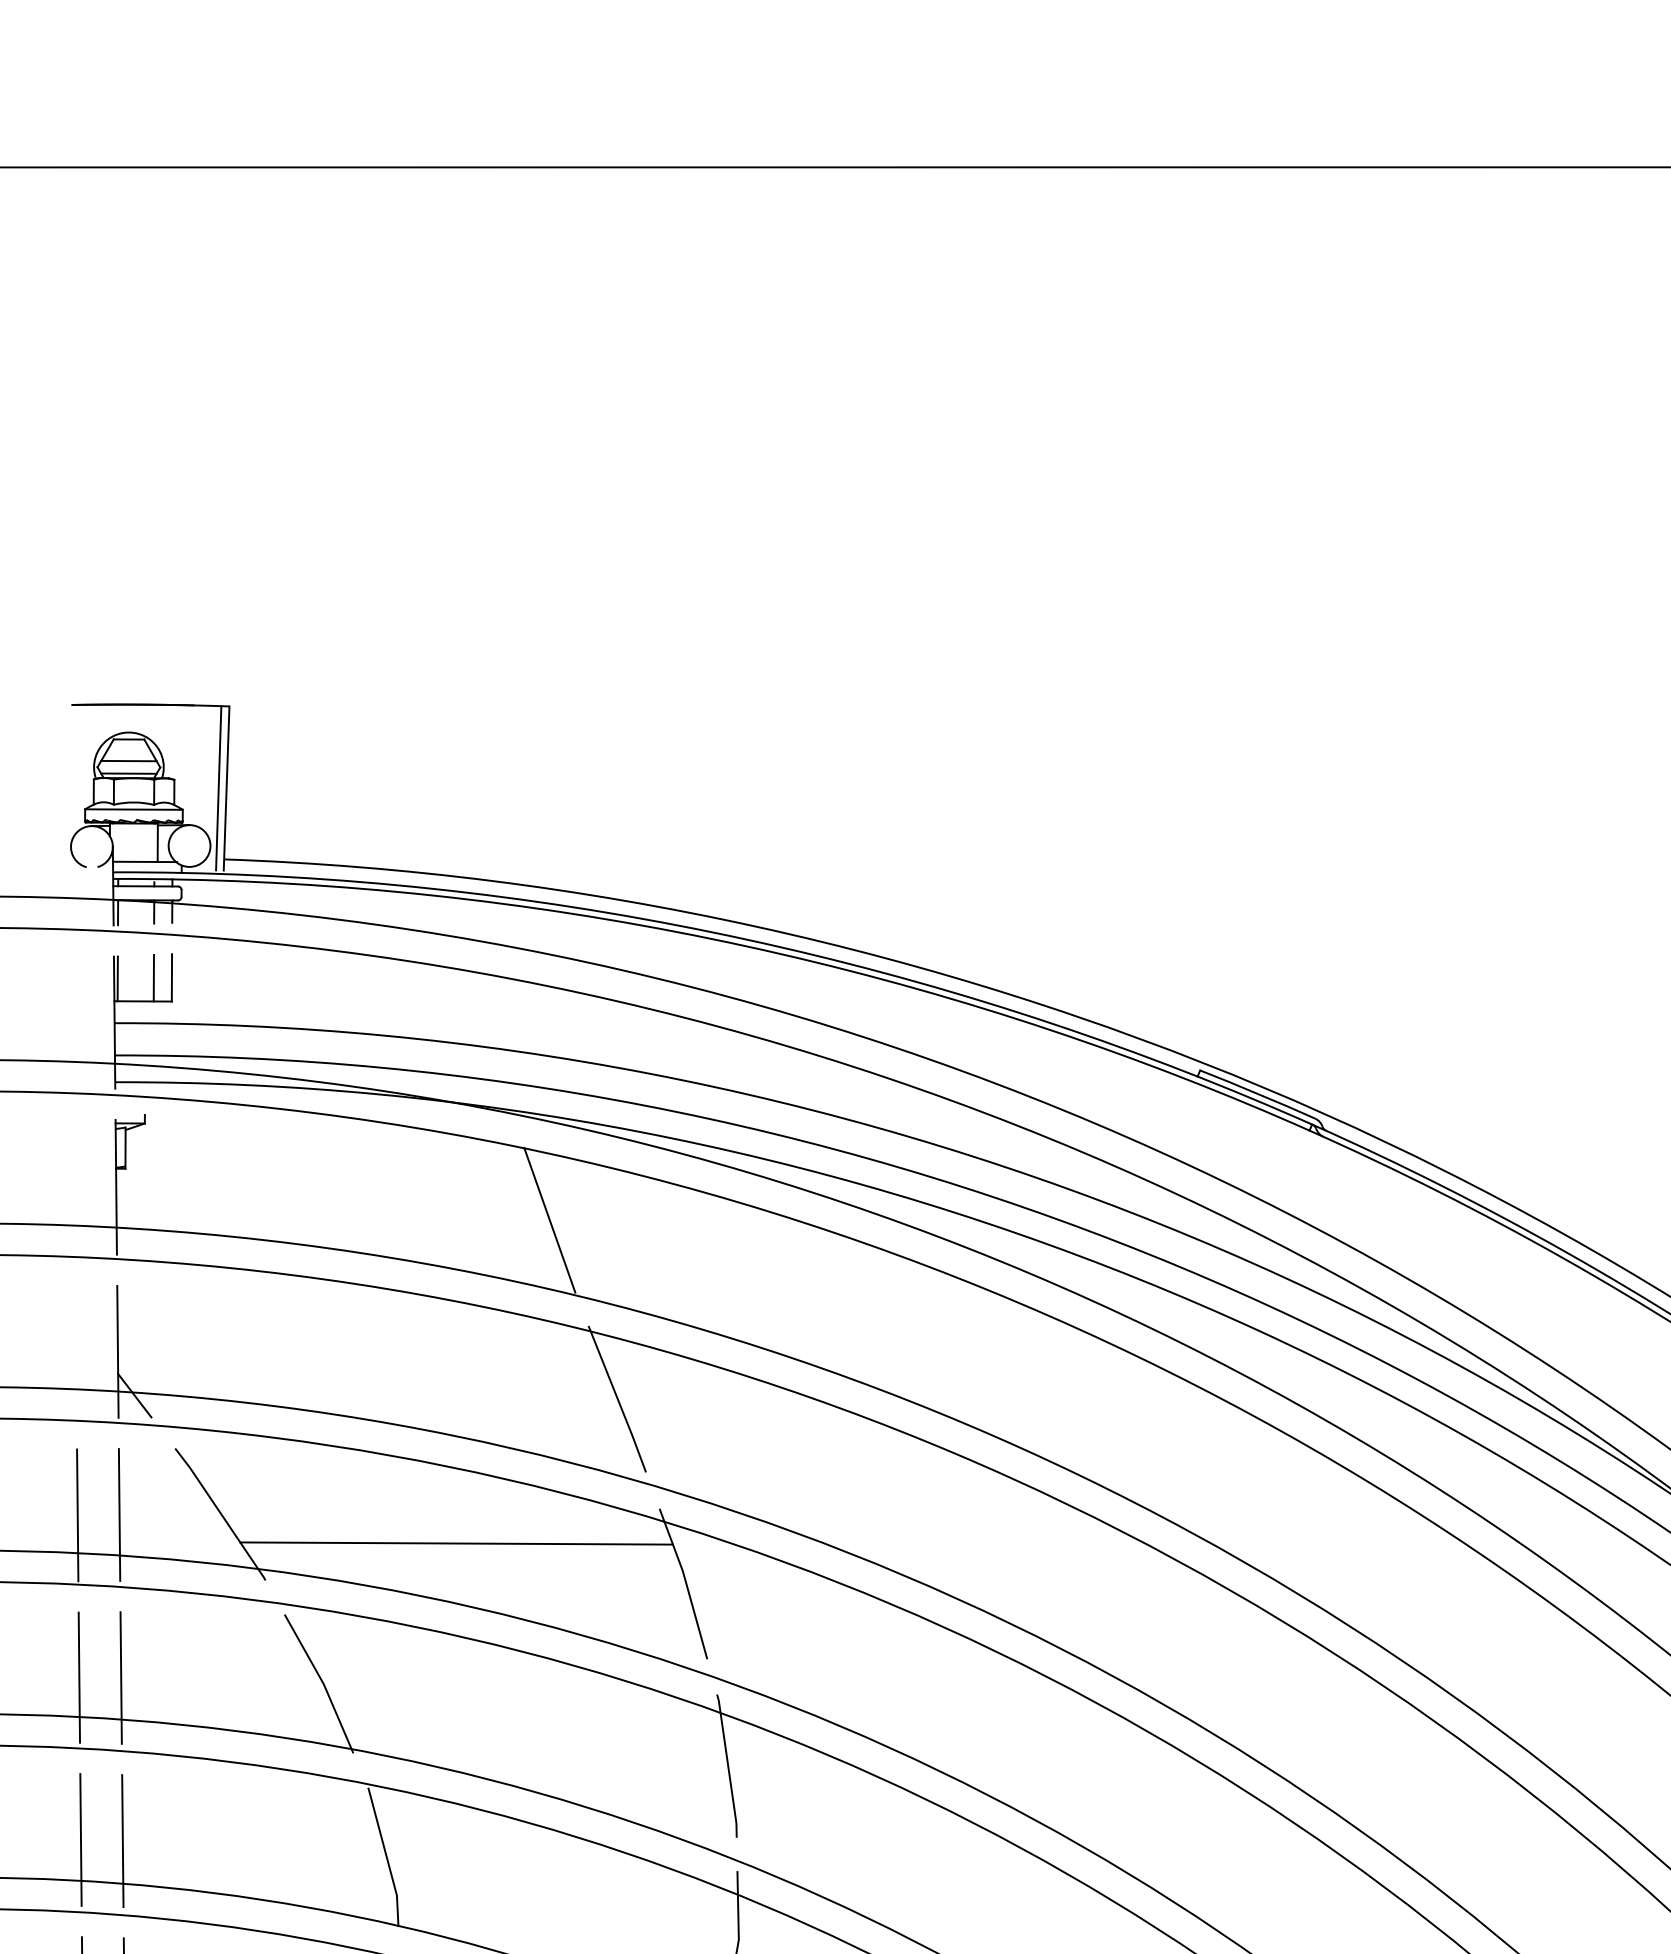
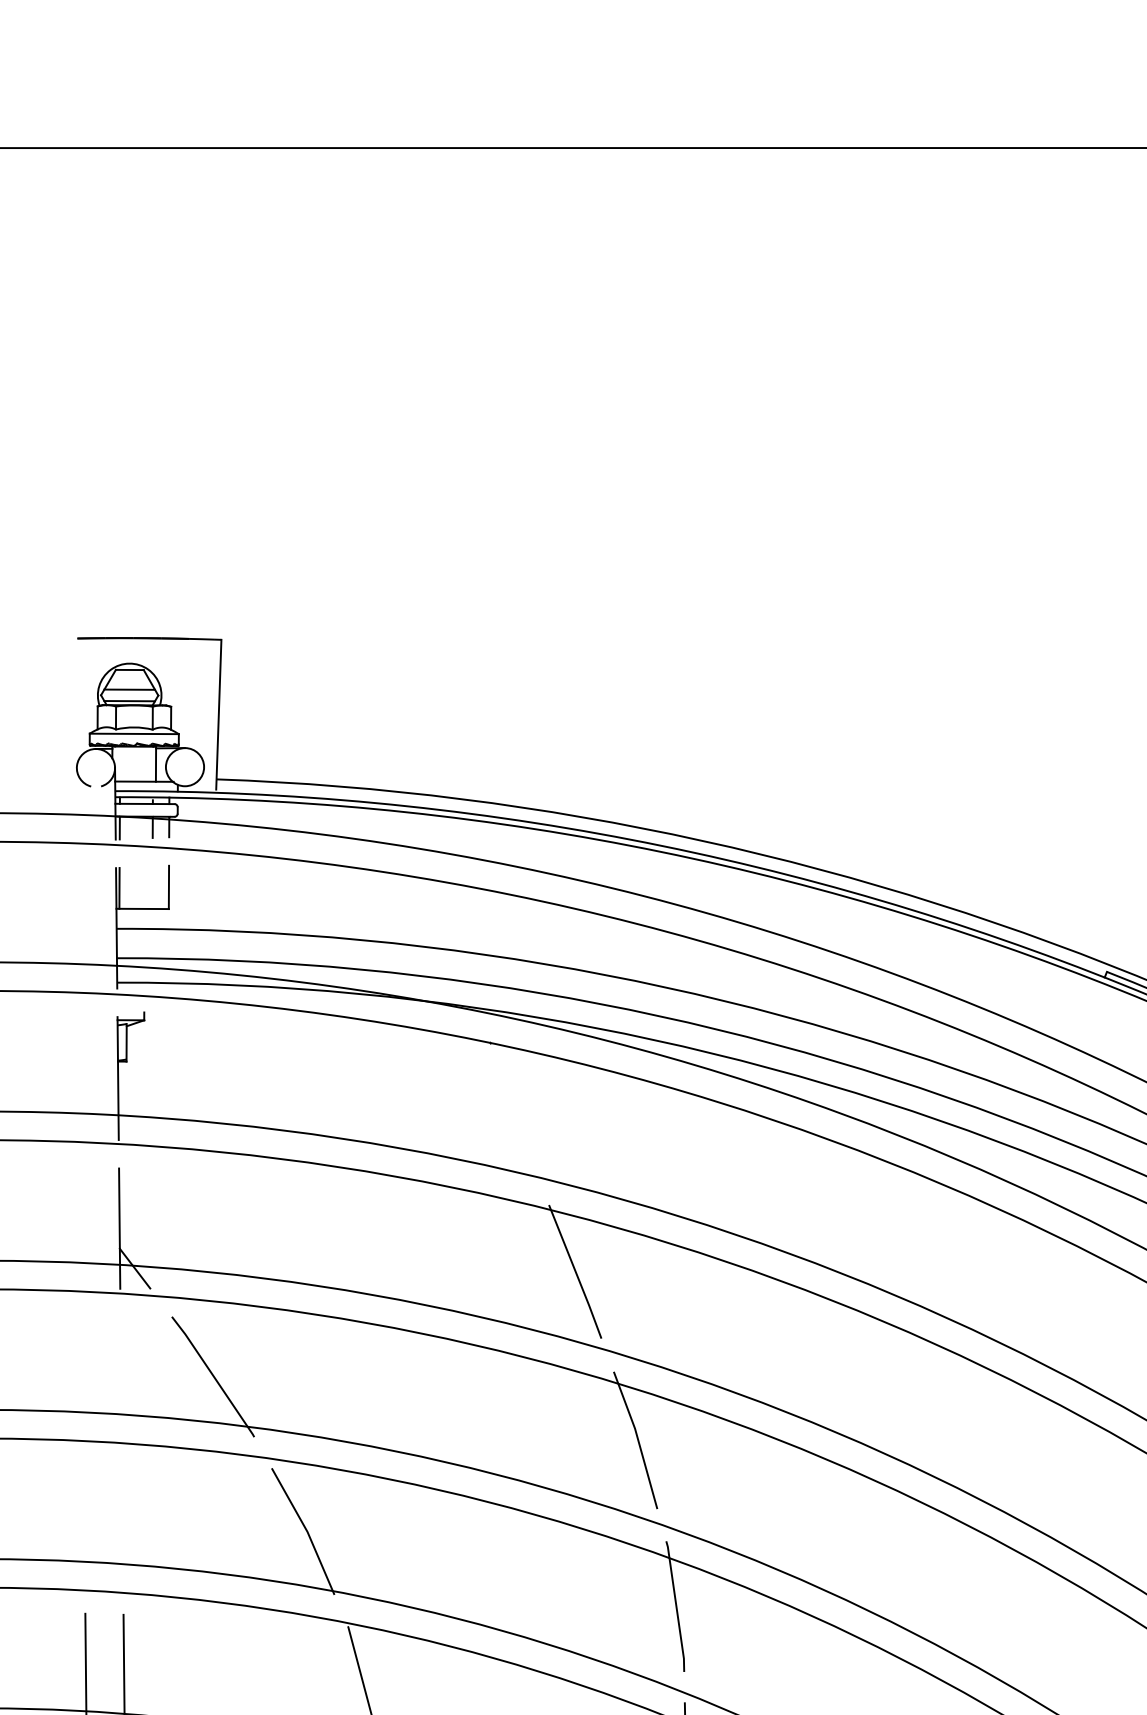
line: (218, 788) -> (211, 714), removed
line: (153, 977) -> (152, 887), removed
line: (549, 1220) -> (513, 1108), removed
line: (119, 1514) -> (121, 1377), removed
line: (77, 1515) -> (82, 1377), removed
line: (456, 1543) -> (428, 1403), removed
line: (79, 1677) -> (84, 1525), removed
line: (120, 1677) -> (122, 1525), removed

